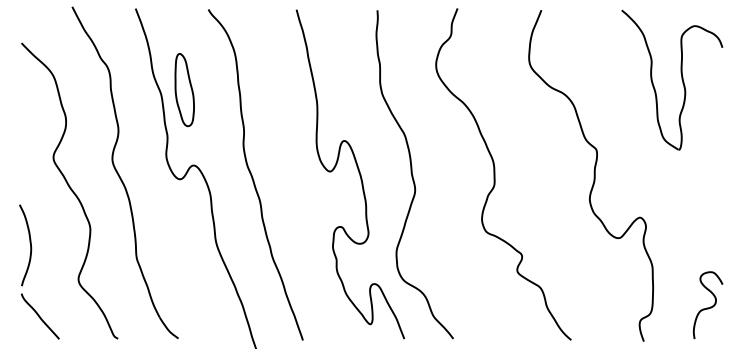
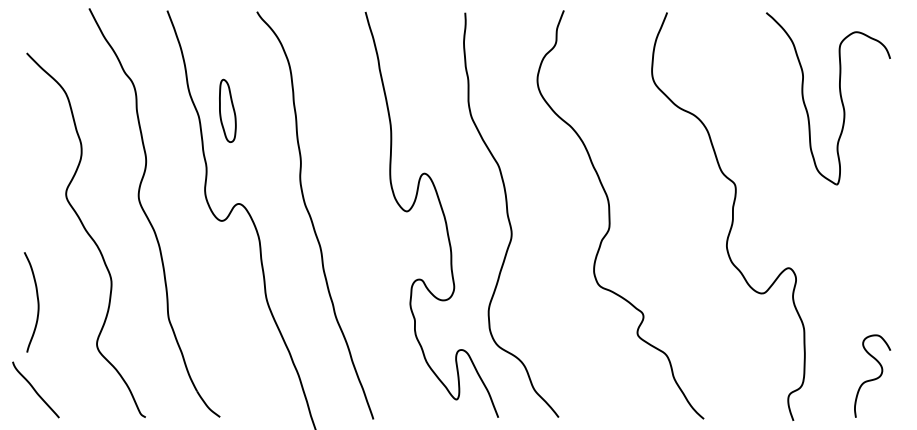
part: (184, 89) -> (227, 110), size x0.7
curve: (40, 316) -> (35, 389), moved

